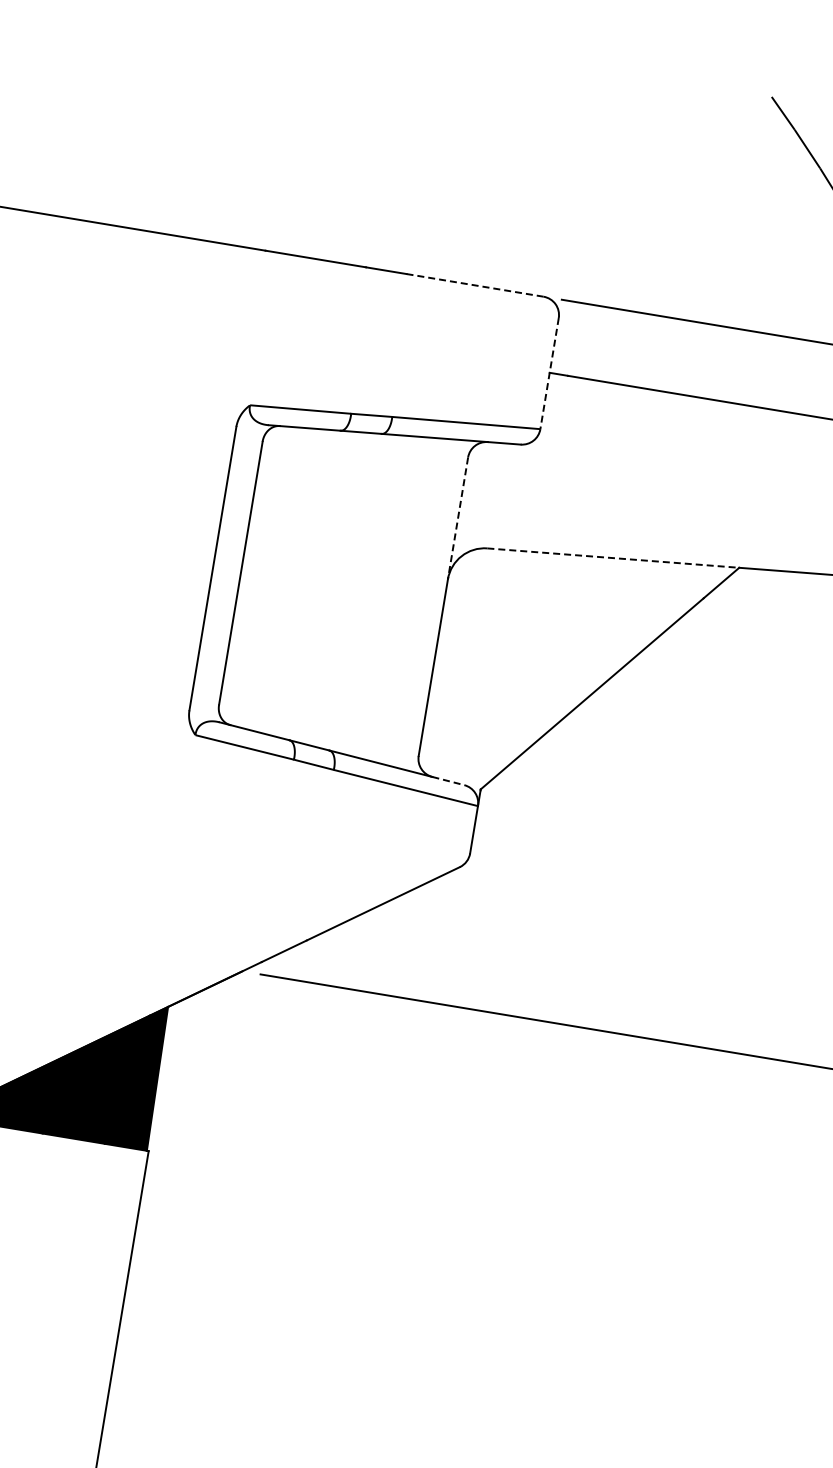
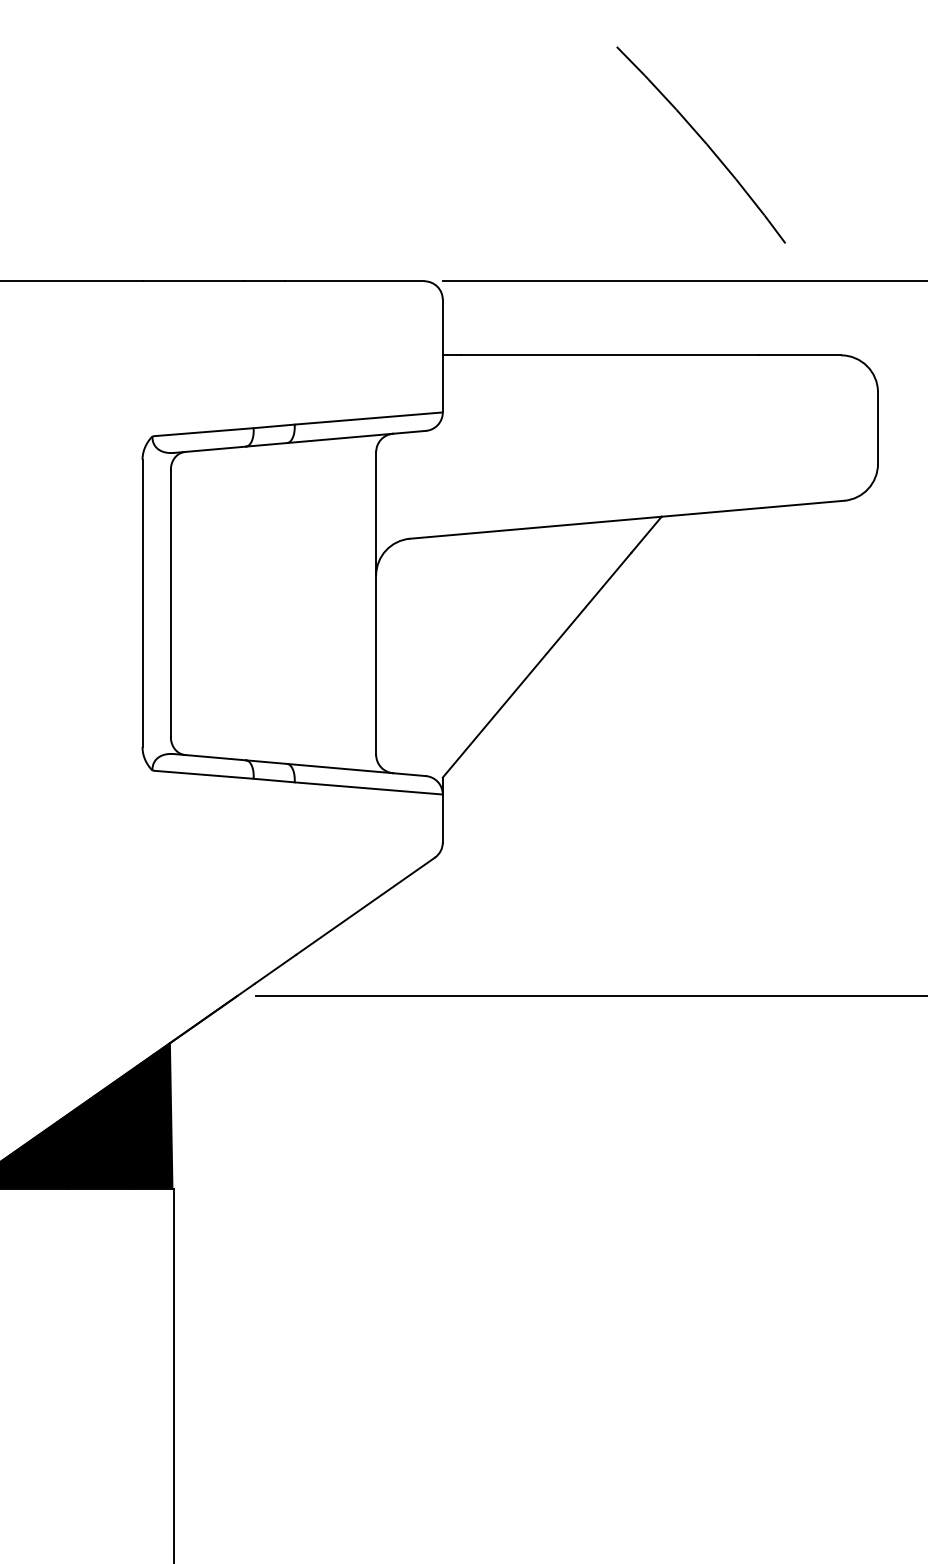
line: (475, 285) -> (355, 281), dashed -> solid
line: (549, 373) -> (442, 356), dashed -> solid
line: (458, 518) -> (376, 513), dashed -> solid
line: (614, 557) -> (536, 527), dashed -> solid
line: (448, 780) -> (409, 774), dashed -> solid

